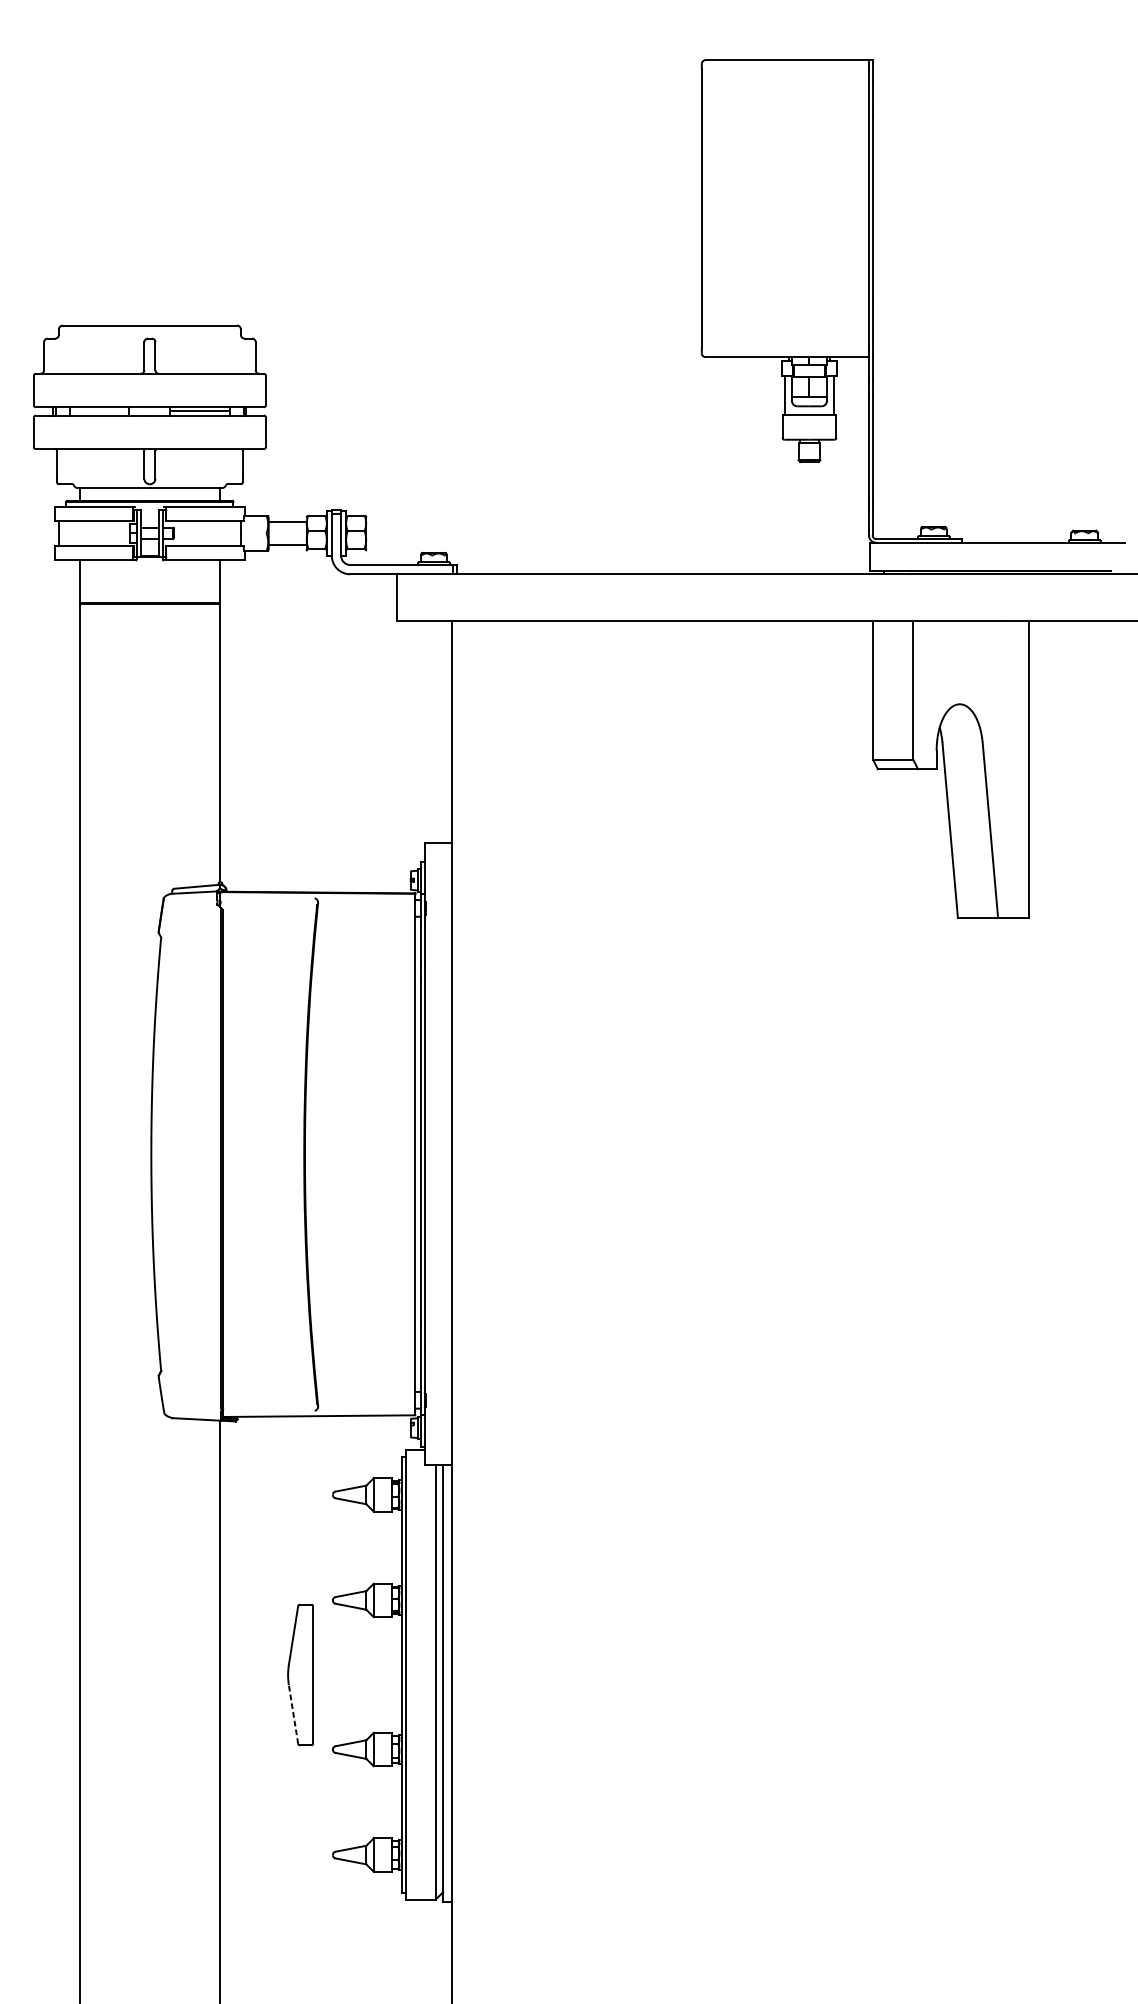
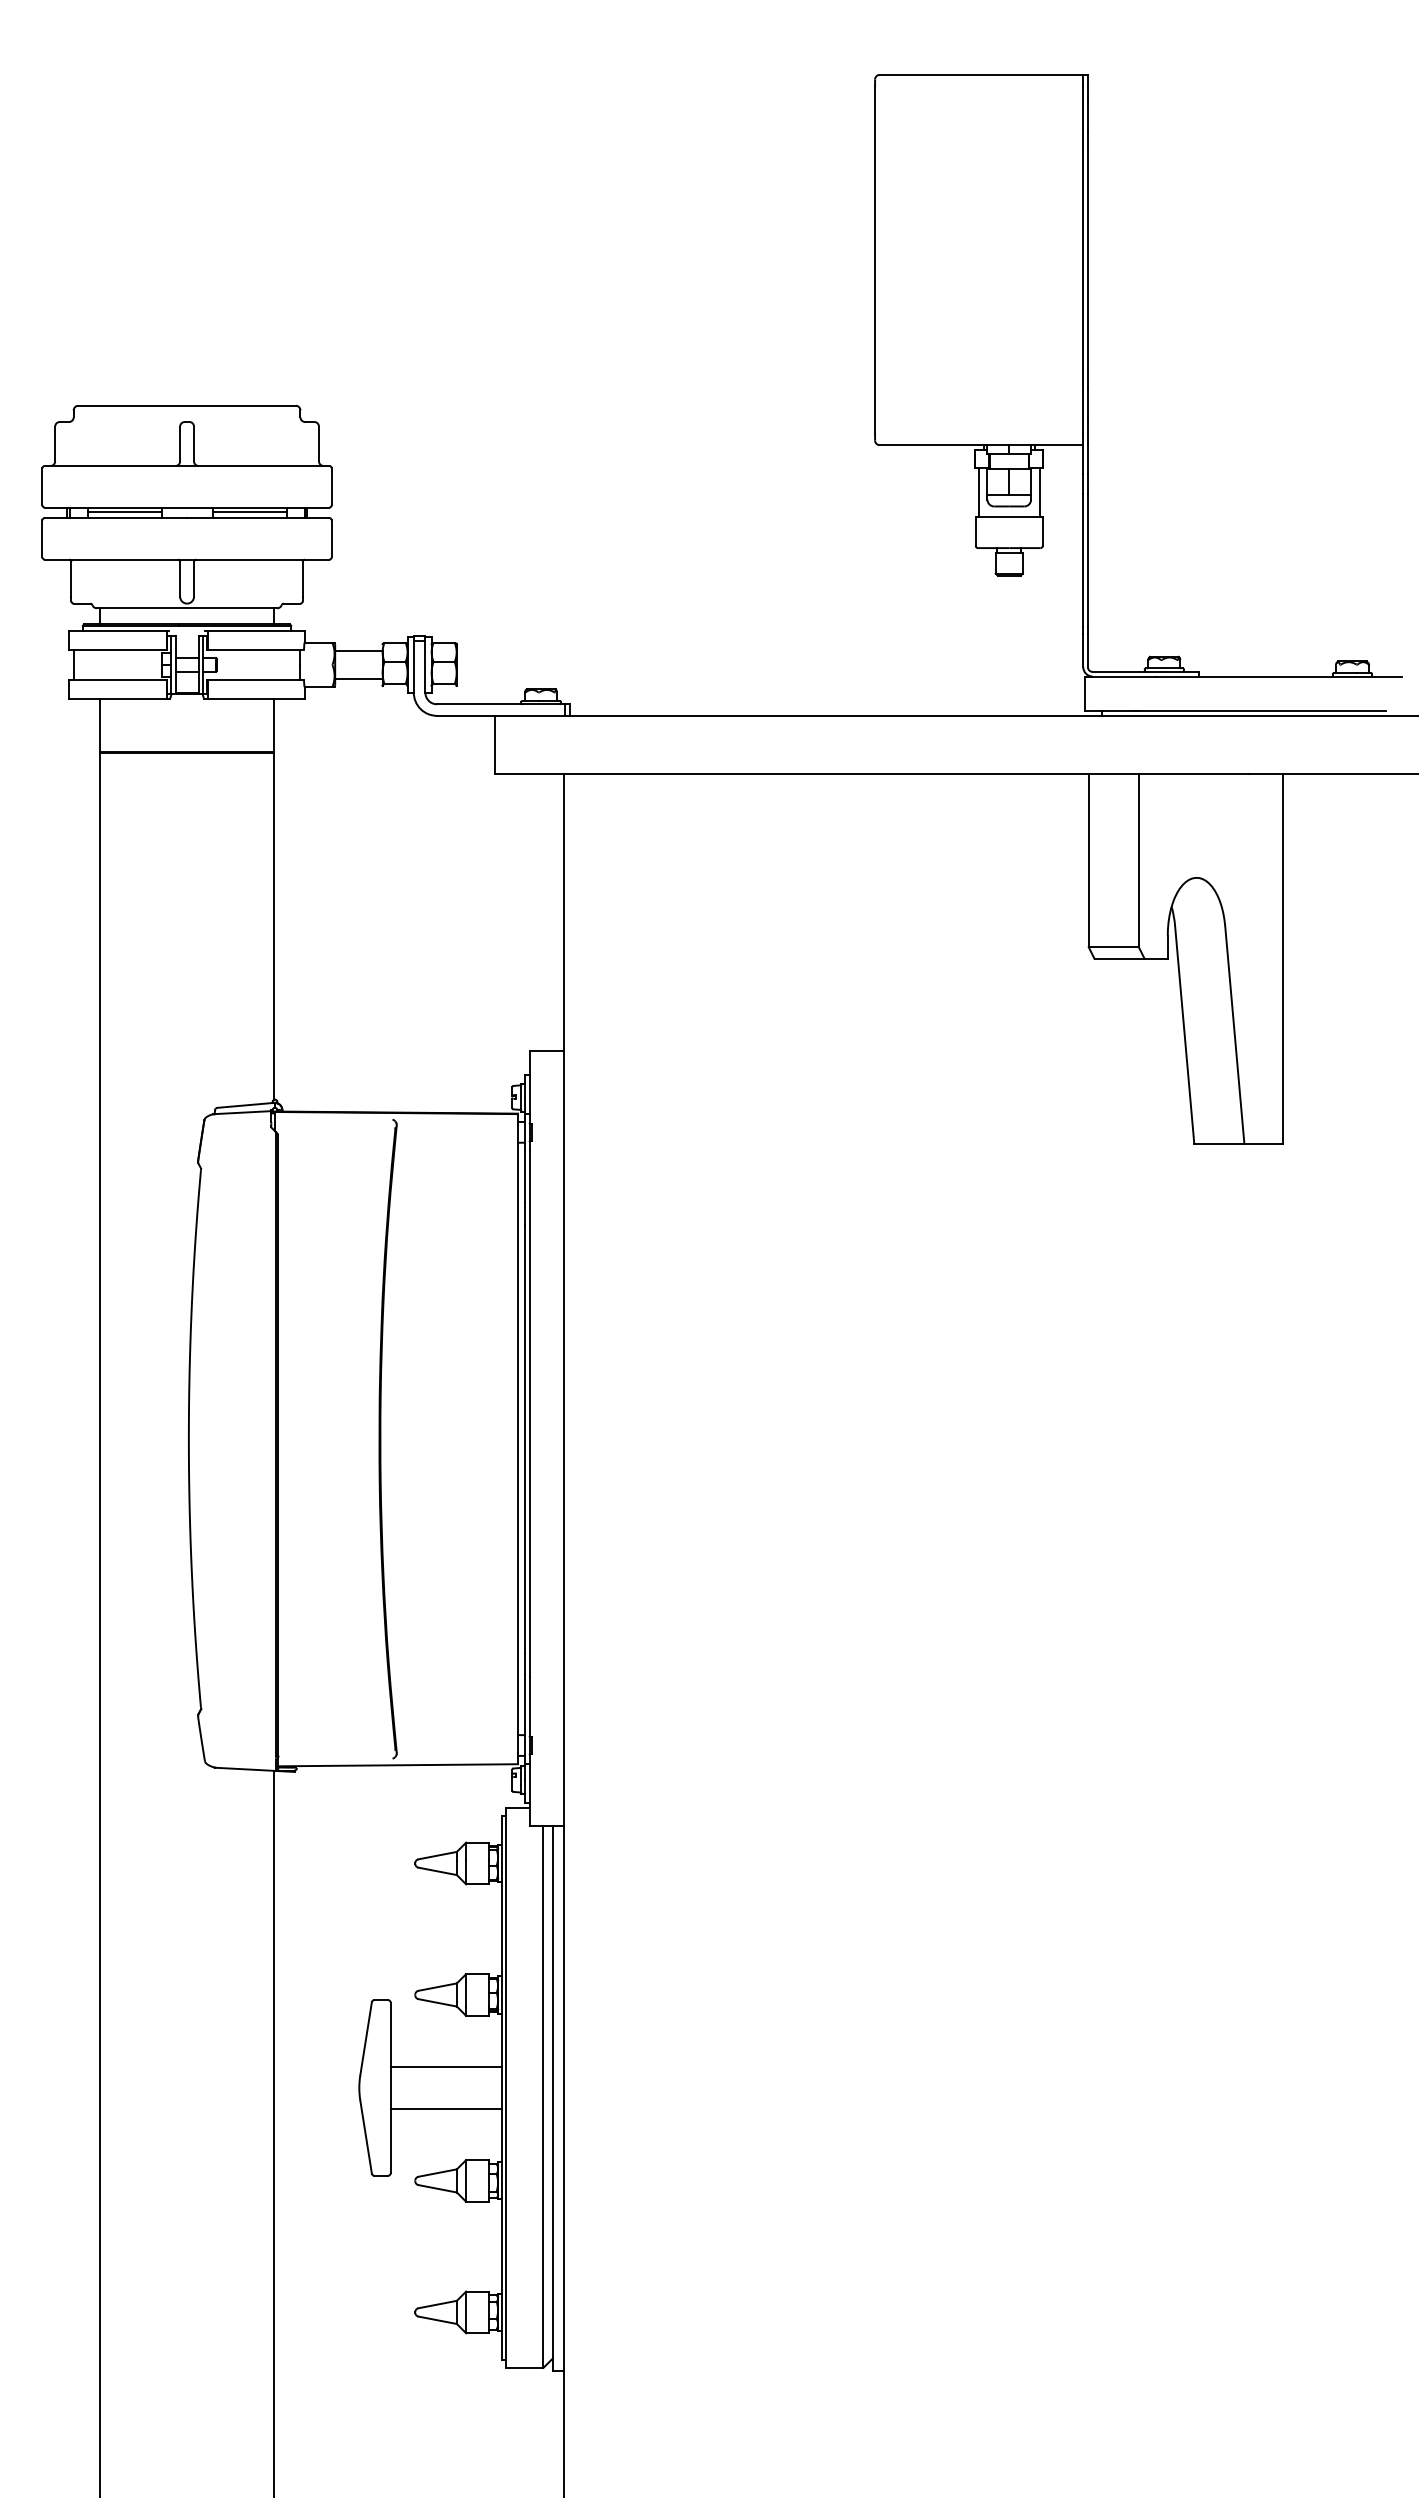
line: (99, 411) -> (124, 512), added
line: (357, 1658) -> (445, 2067), added
line: (357, 1691) -> (445, 2108), added
line: (293, 1714) -> (366, 2137), dashed -> solid

